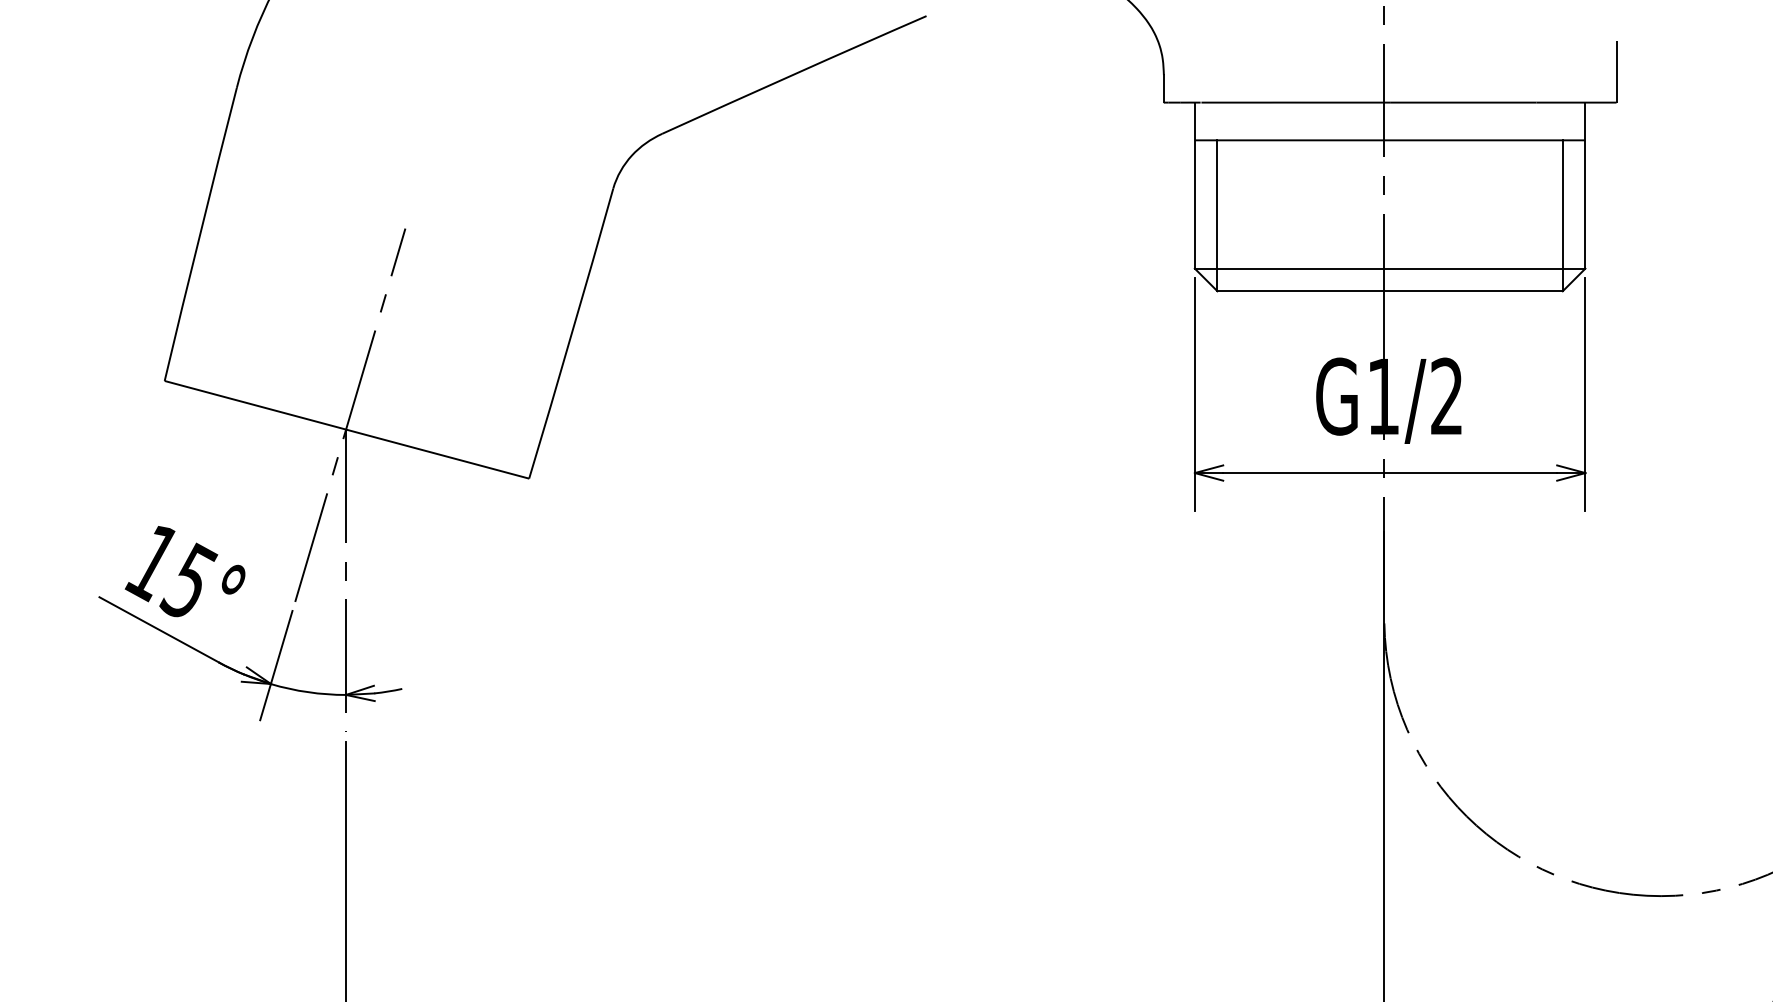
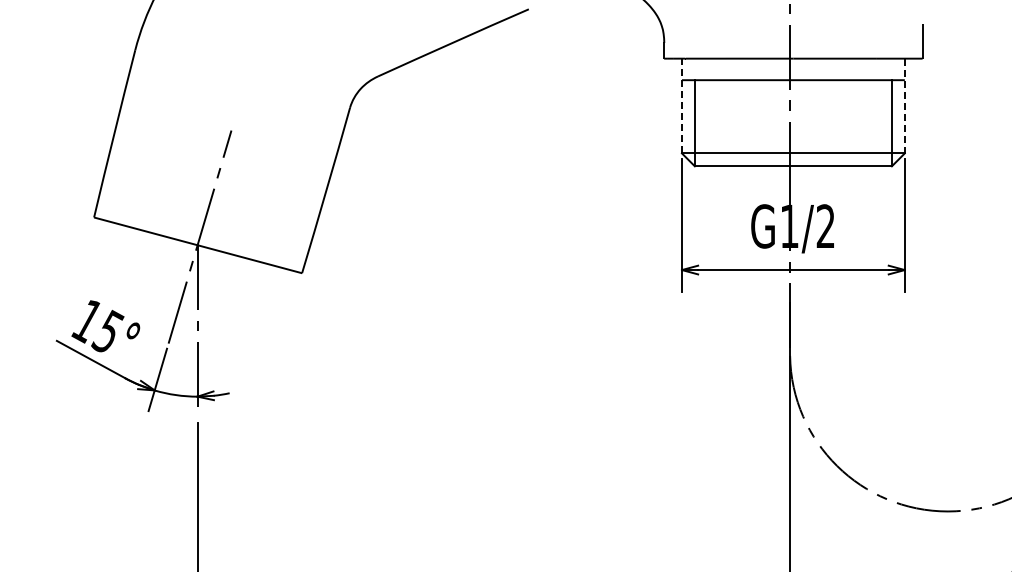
line: (1194, 184) -> (681, 105), solid -> dashed
line: (1584, 186) -> (904, 106), solid -> dashed

